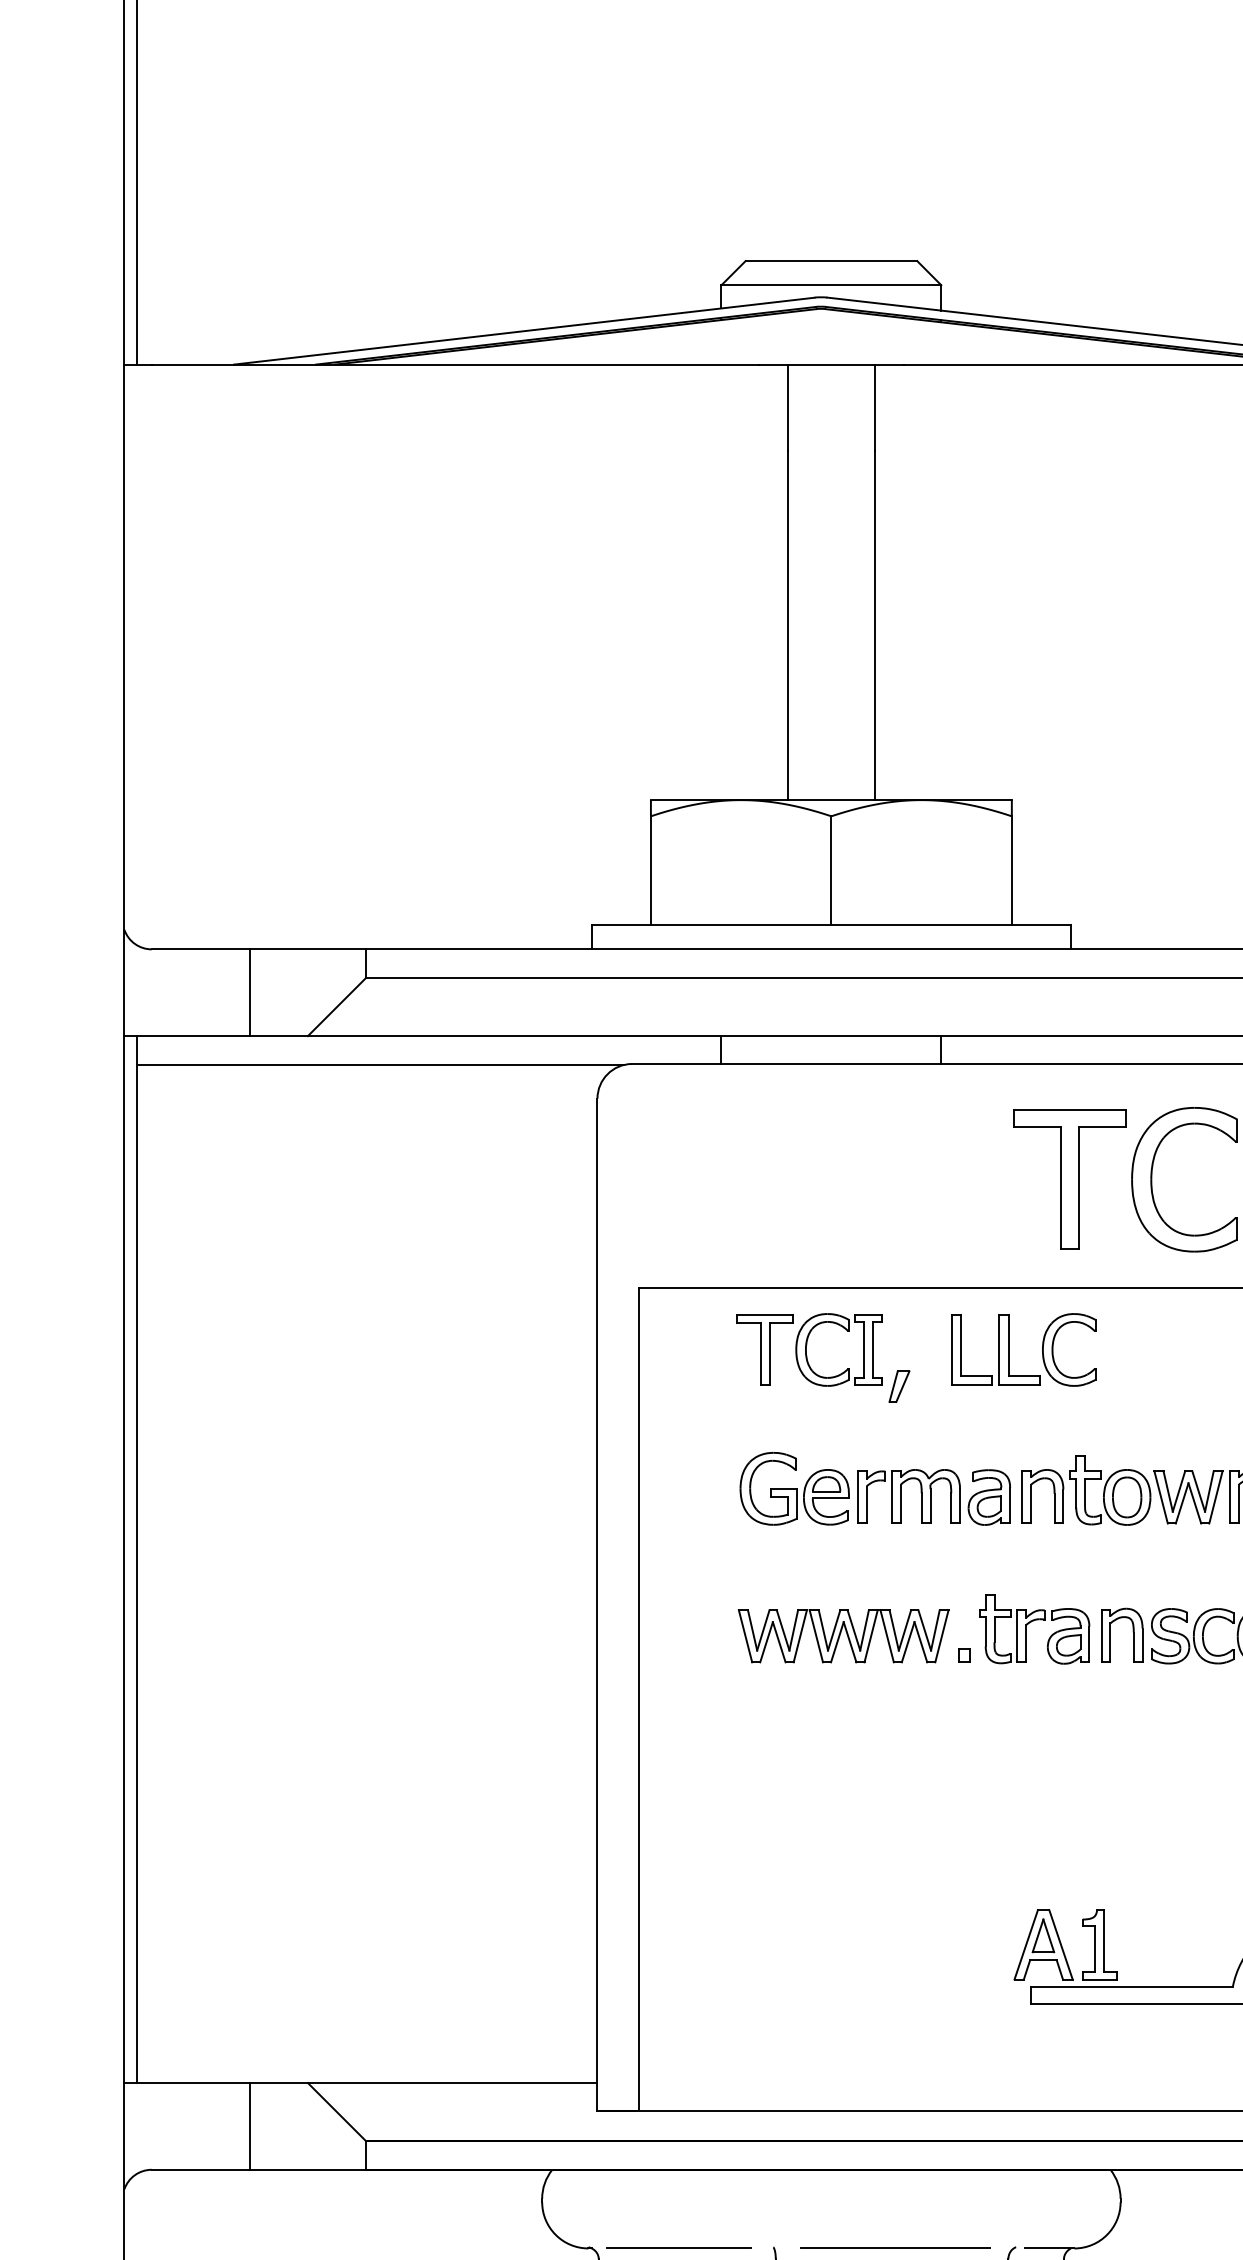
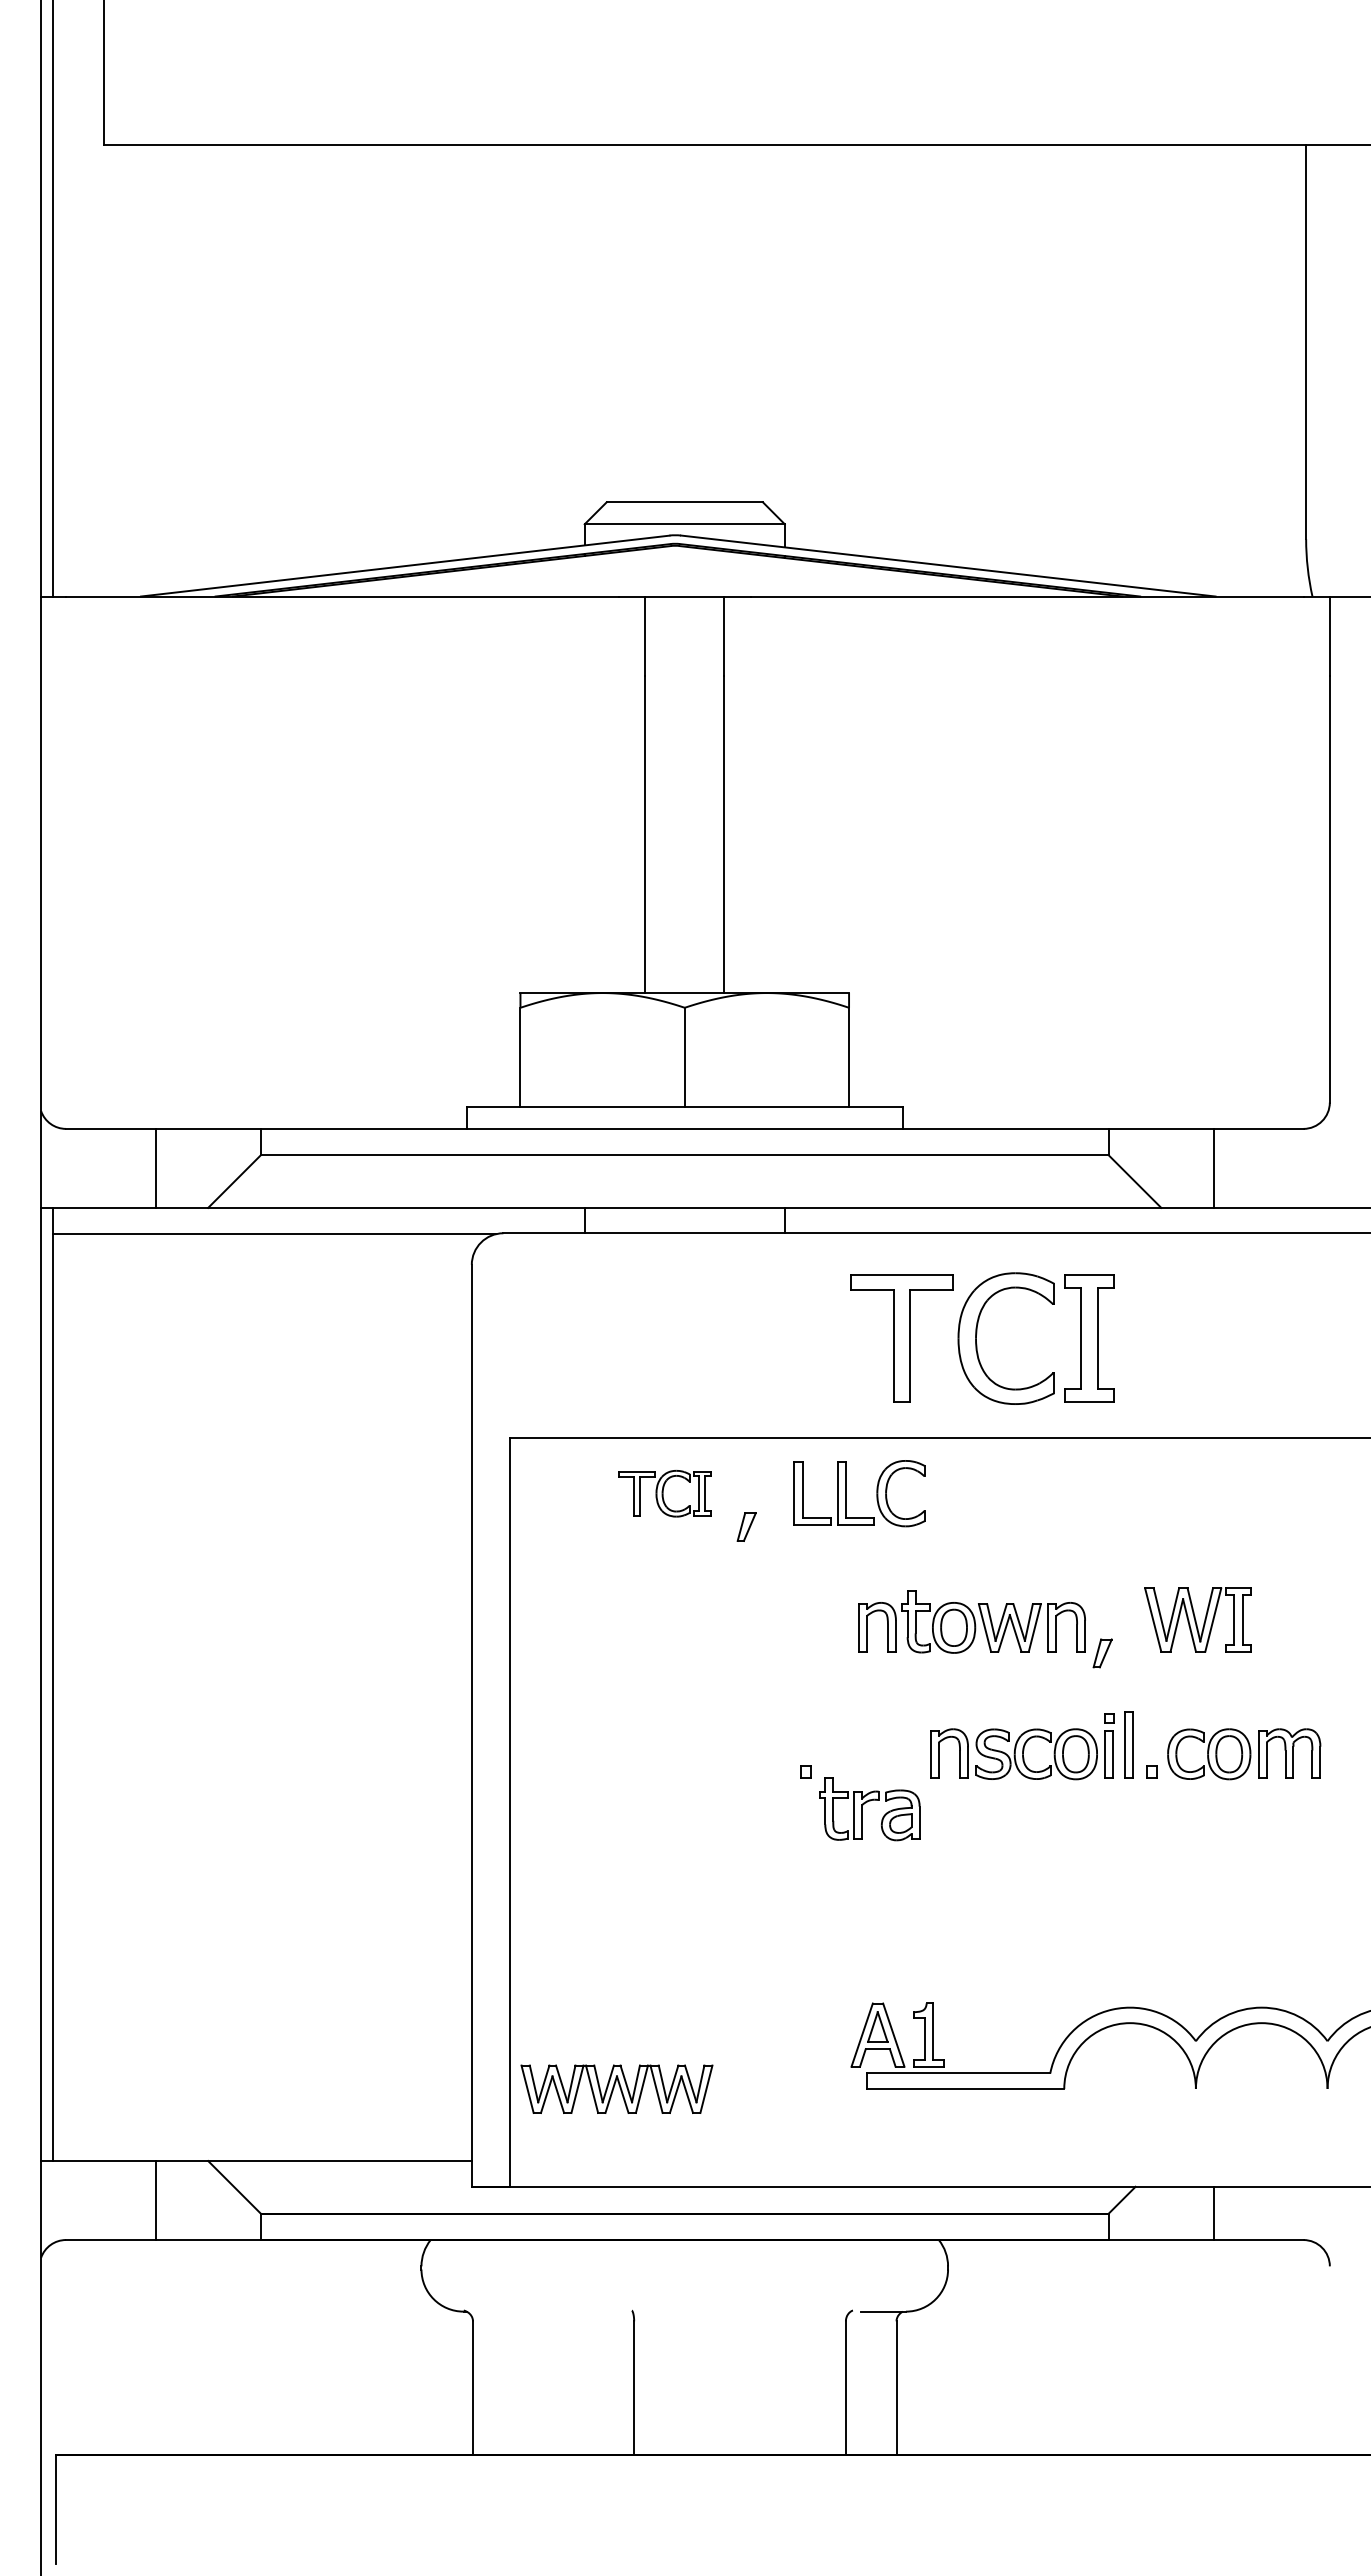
part: (809, 1349) -> (664, 1493), size x0.7
part: (875, 1488) -> (724, 1619), removed
part: (1026, 1629) -> (862, 1809), moved
part: (843, 1635) -> (616, 2088), moved
line: (678, 2248) -> (545, 2311), removed
line: (895, 2248) -> (743, 2311), removed

